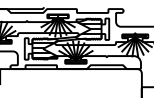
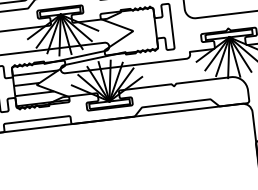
hatch: (88, 31) -> (128, 36), removed

